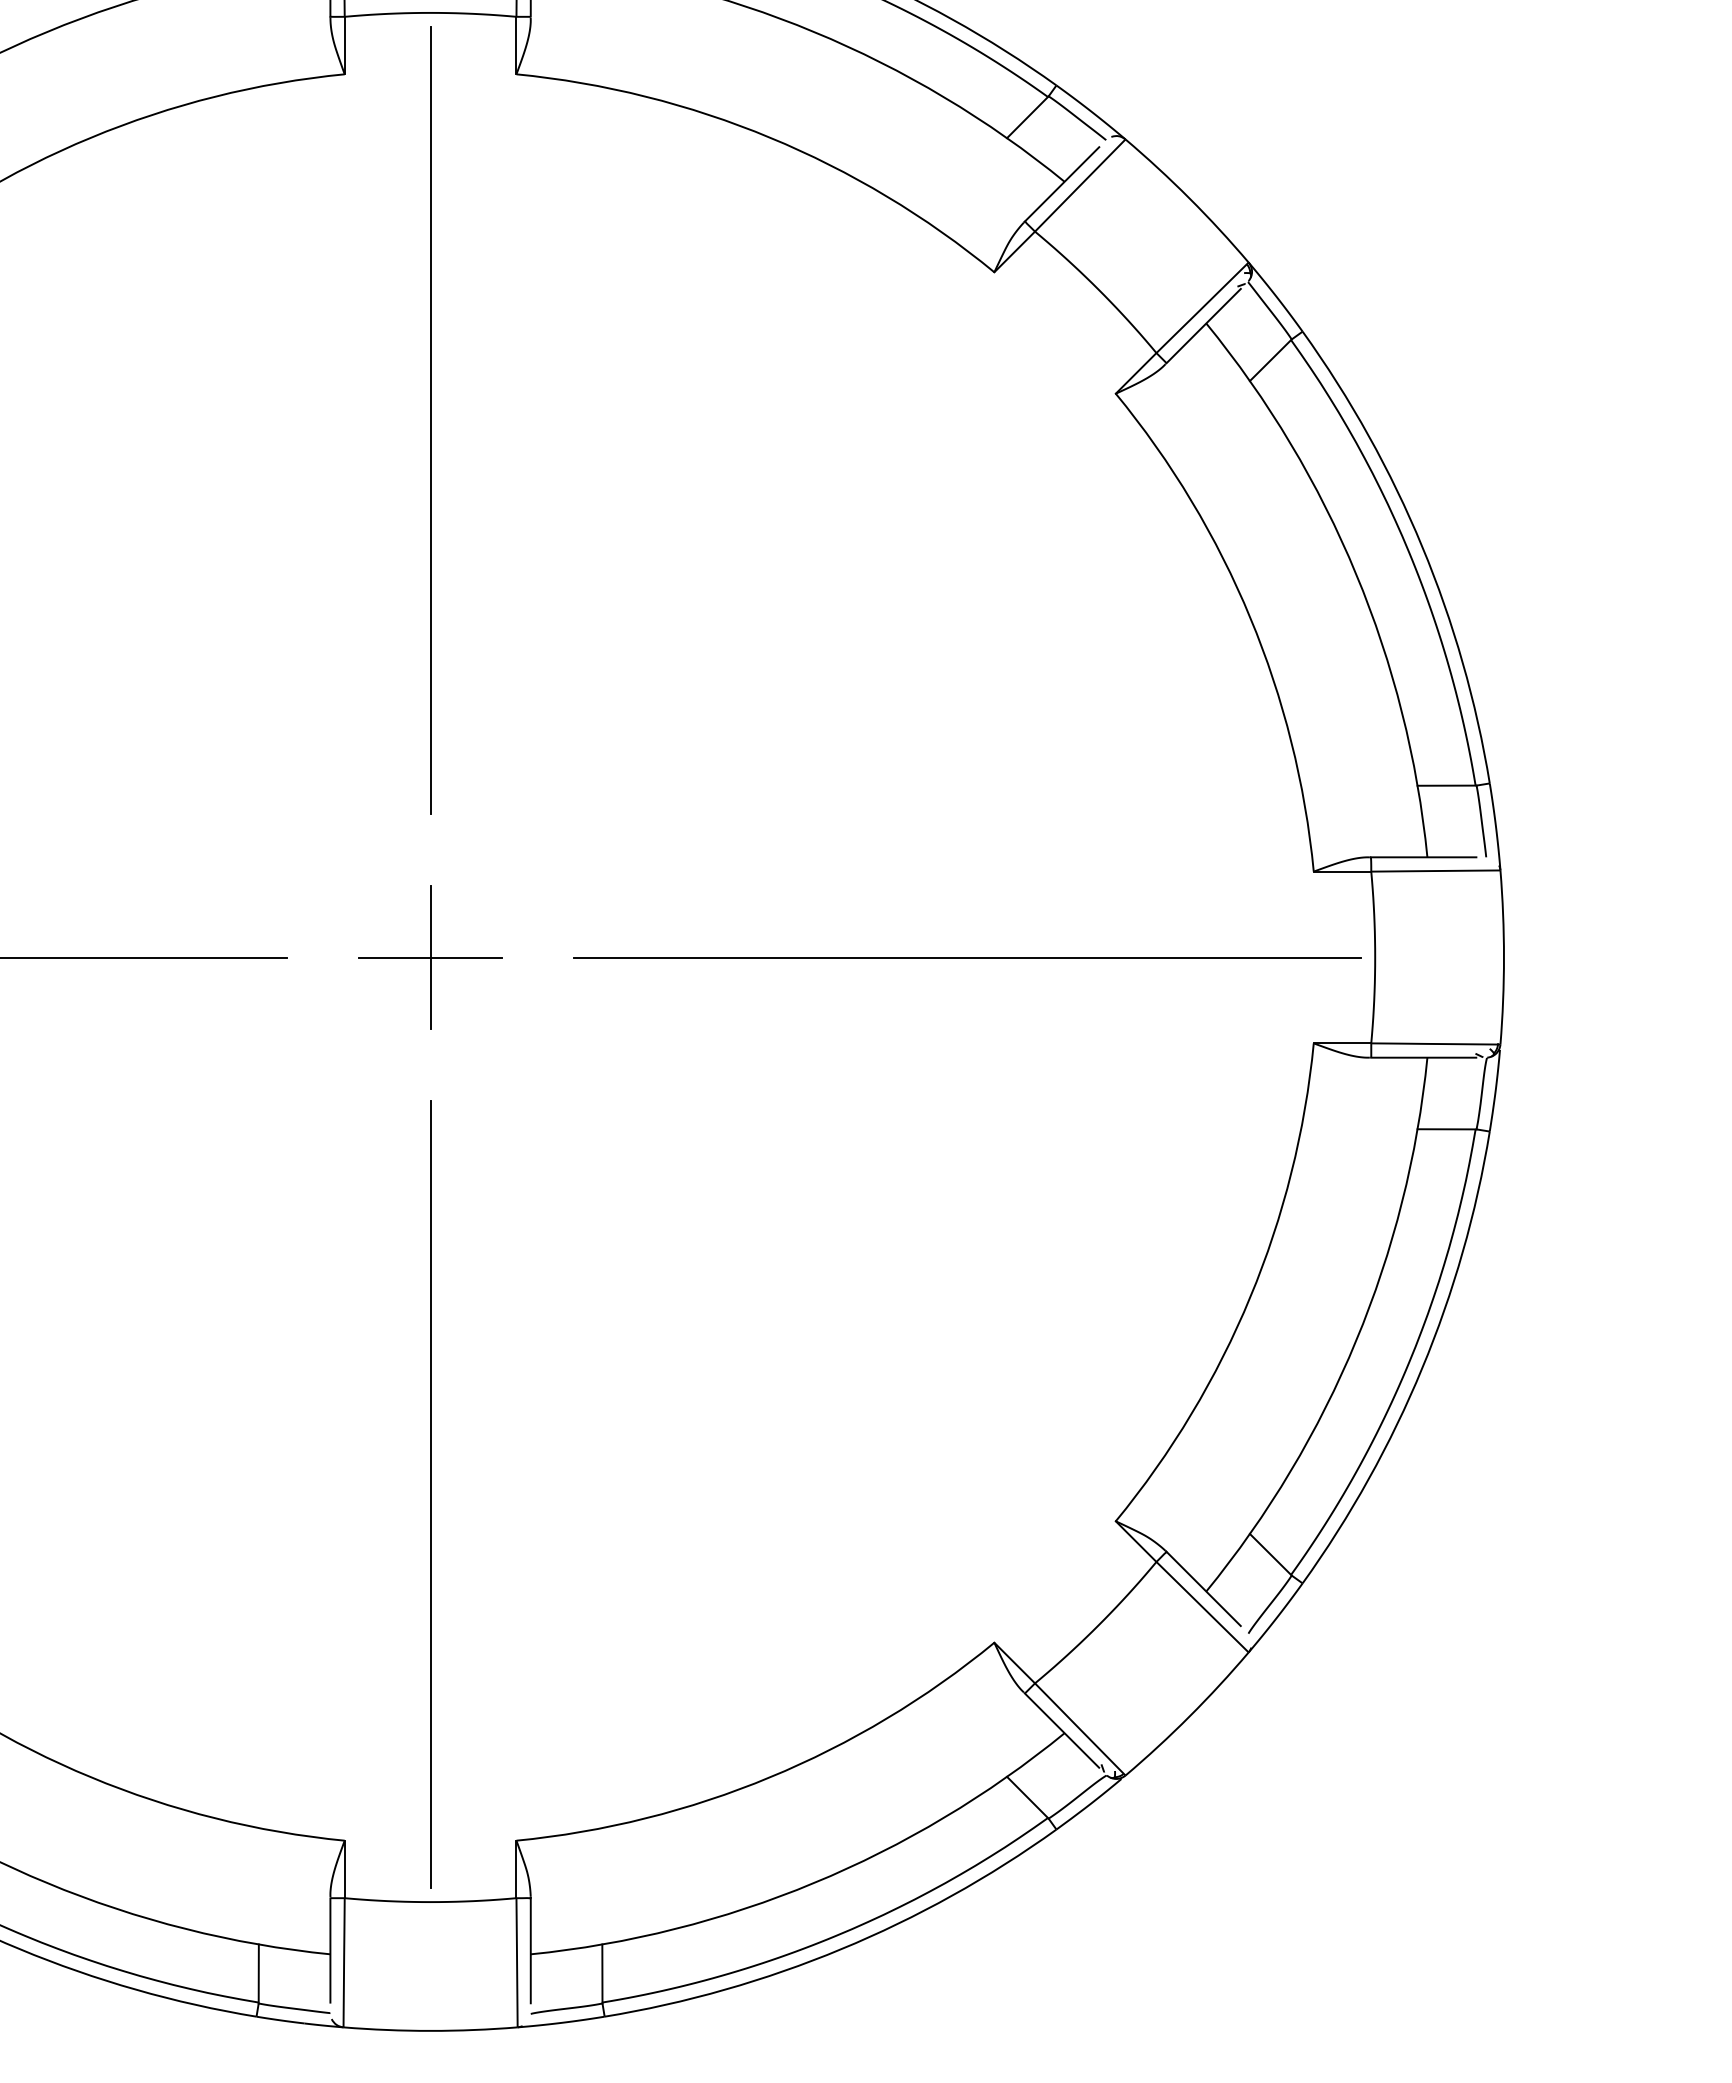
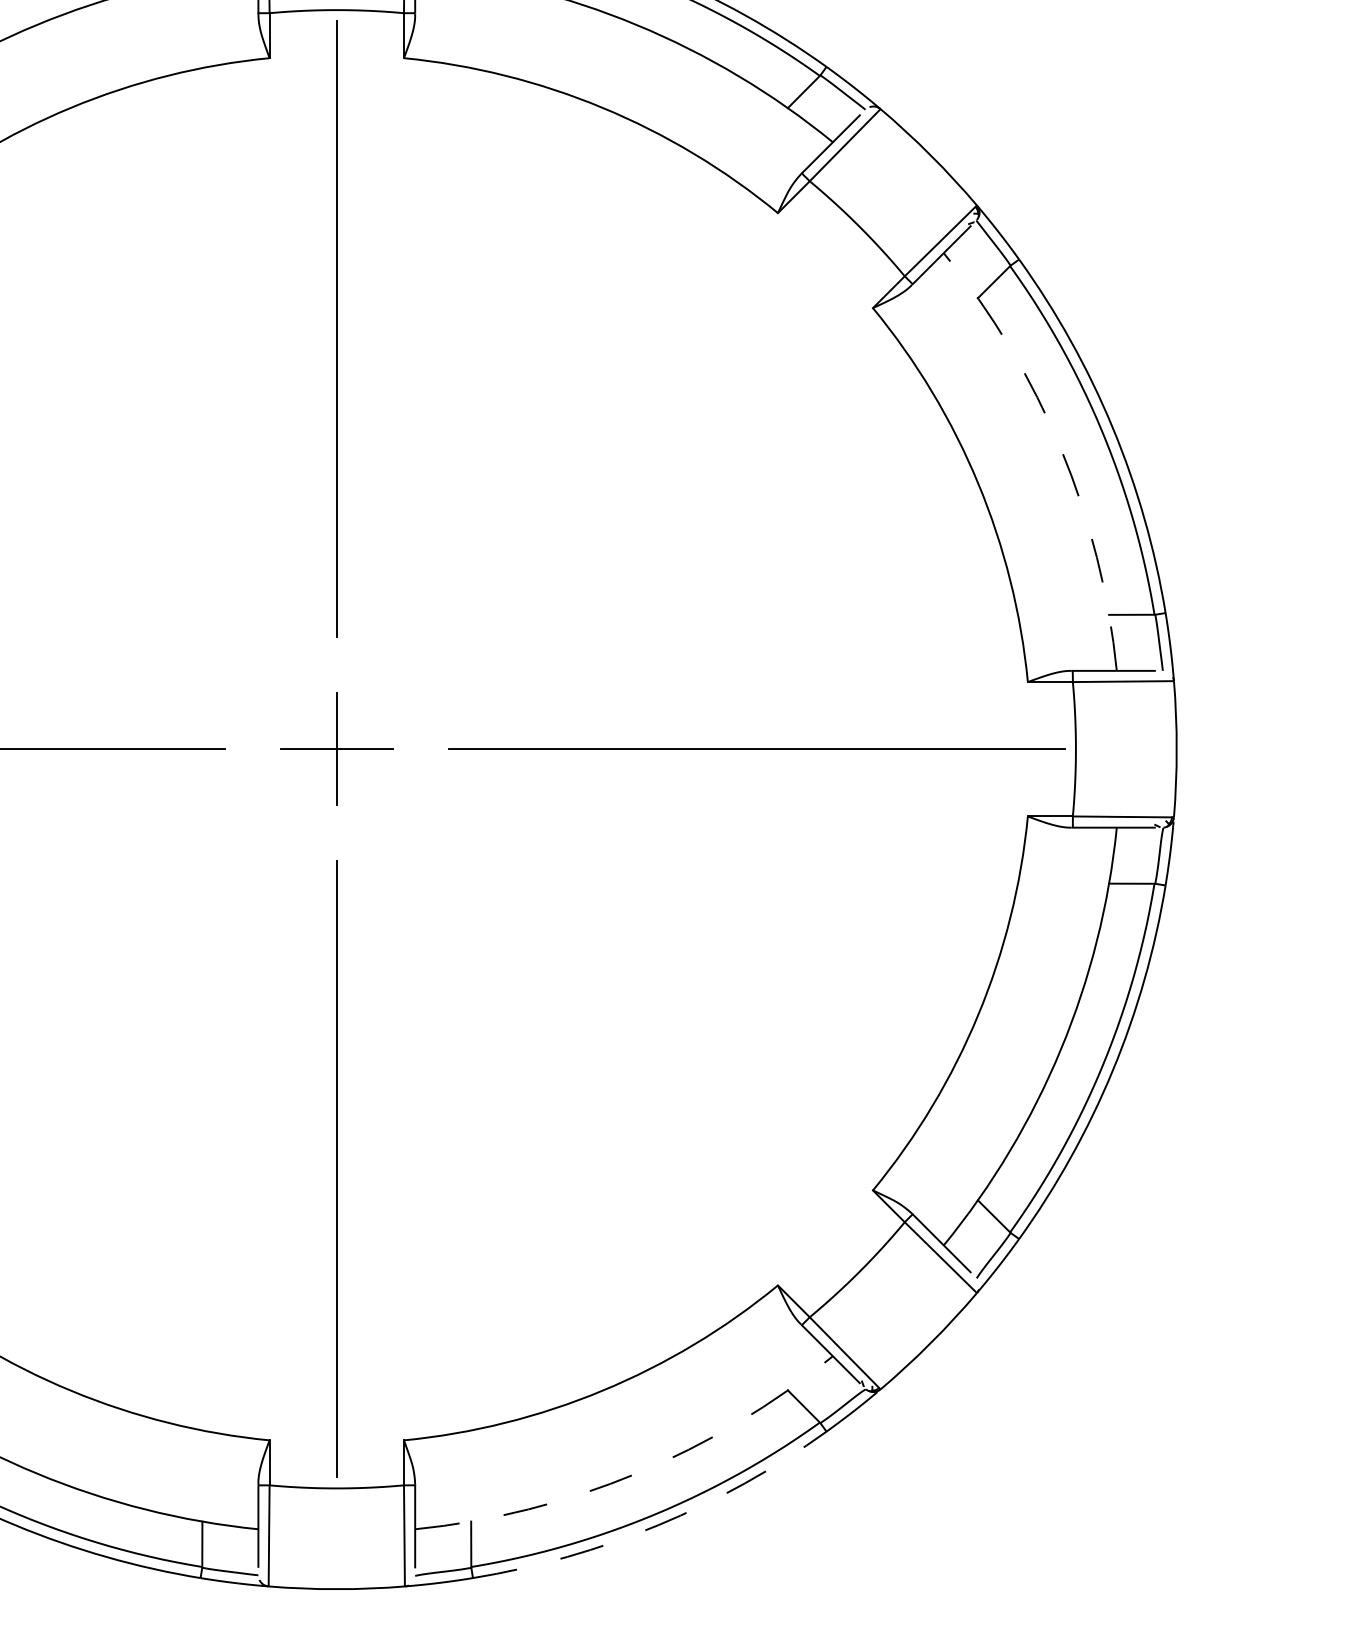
arc: (1356, 574) -> (1061, 449), solid -> dashed
arc: (813, 1883) -> (636, 1473), solid -> dashed
arc: (841, 1949) -> (658, 1525), solid -> dashed

